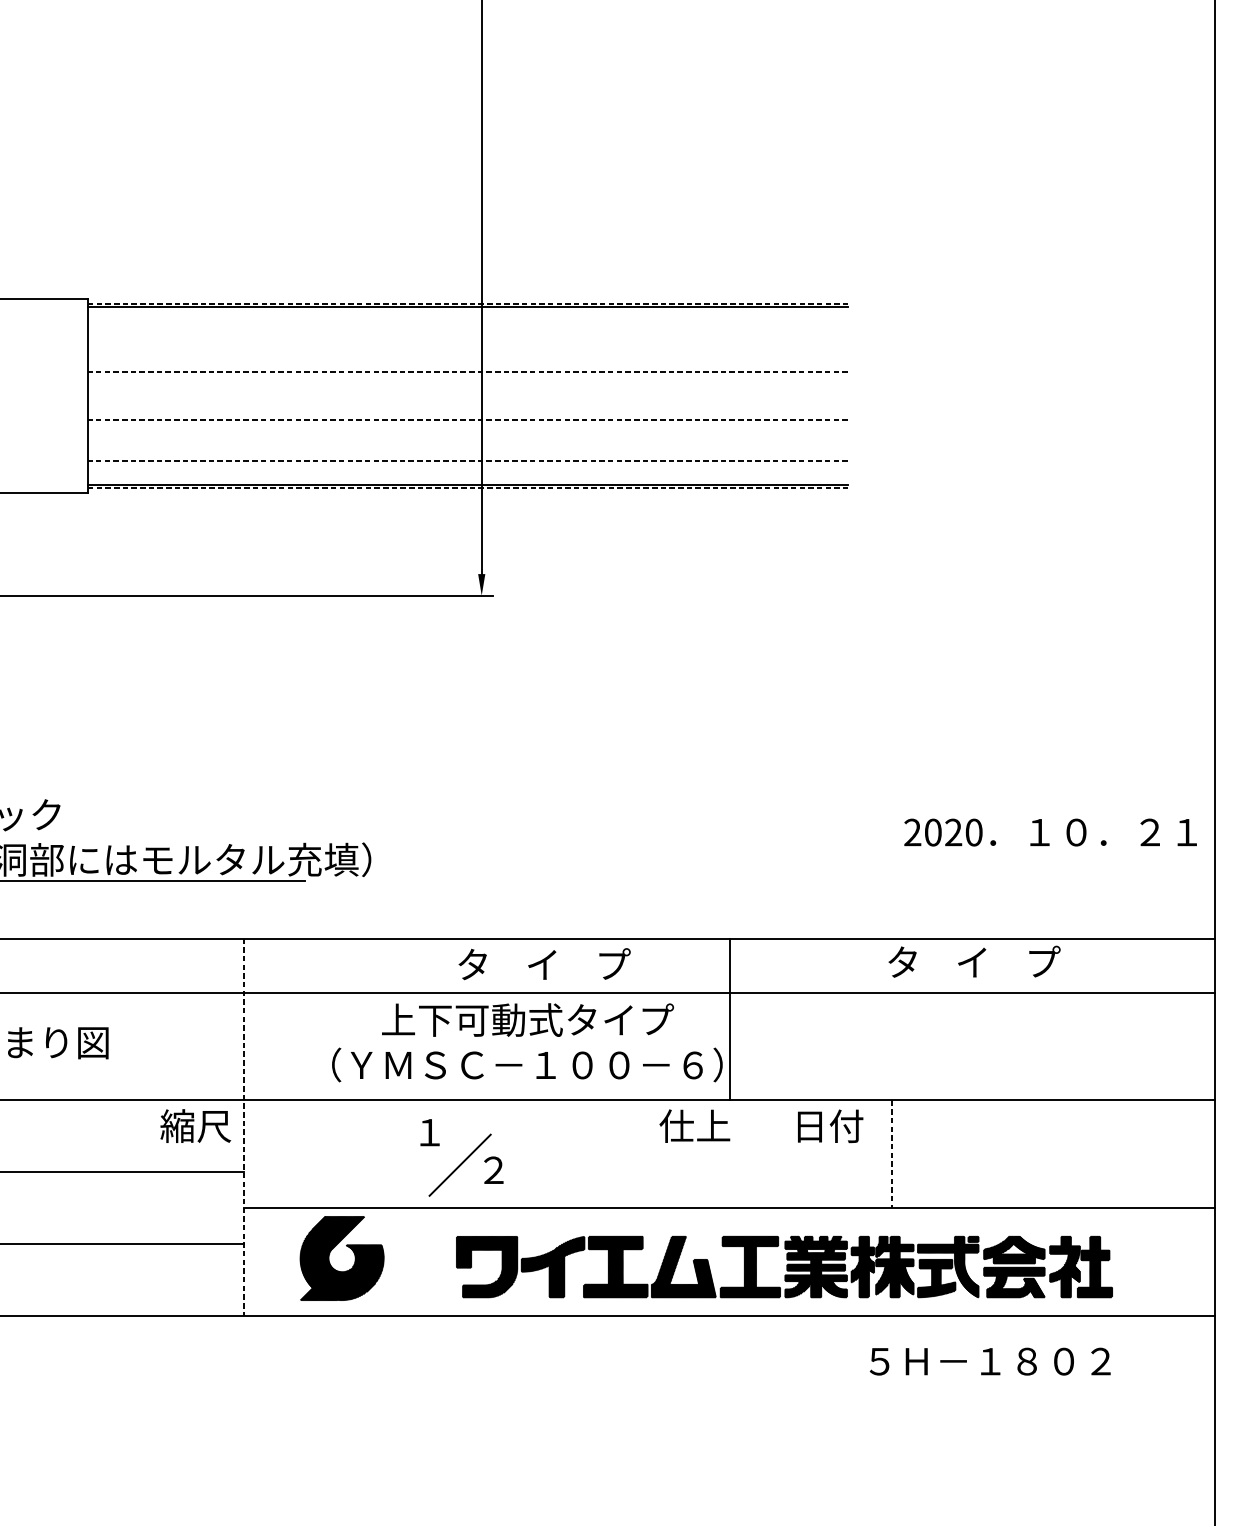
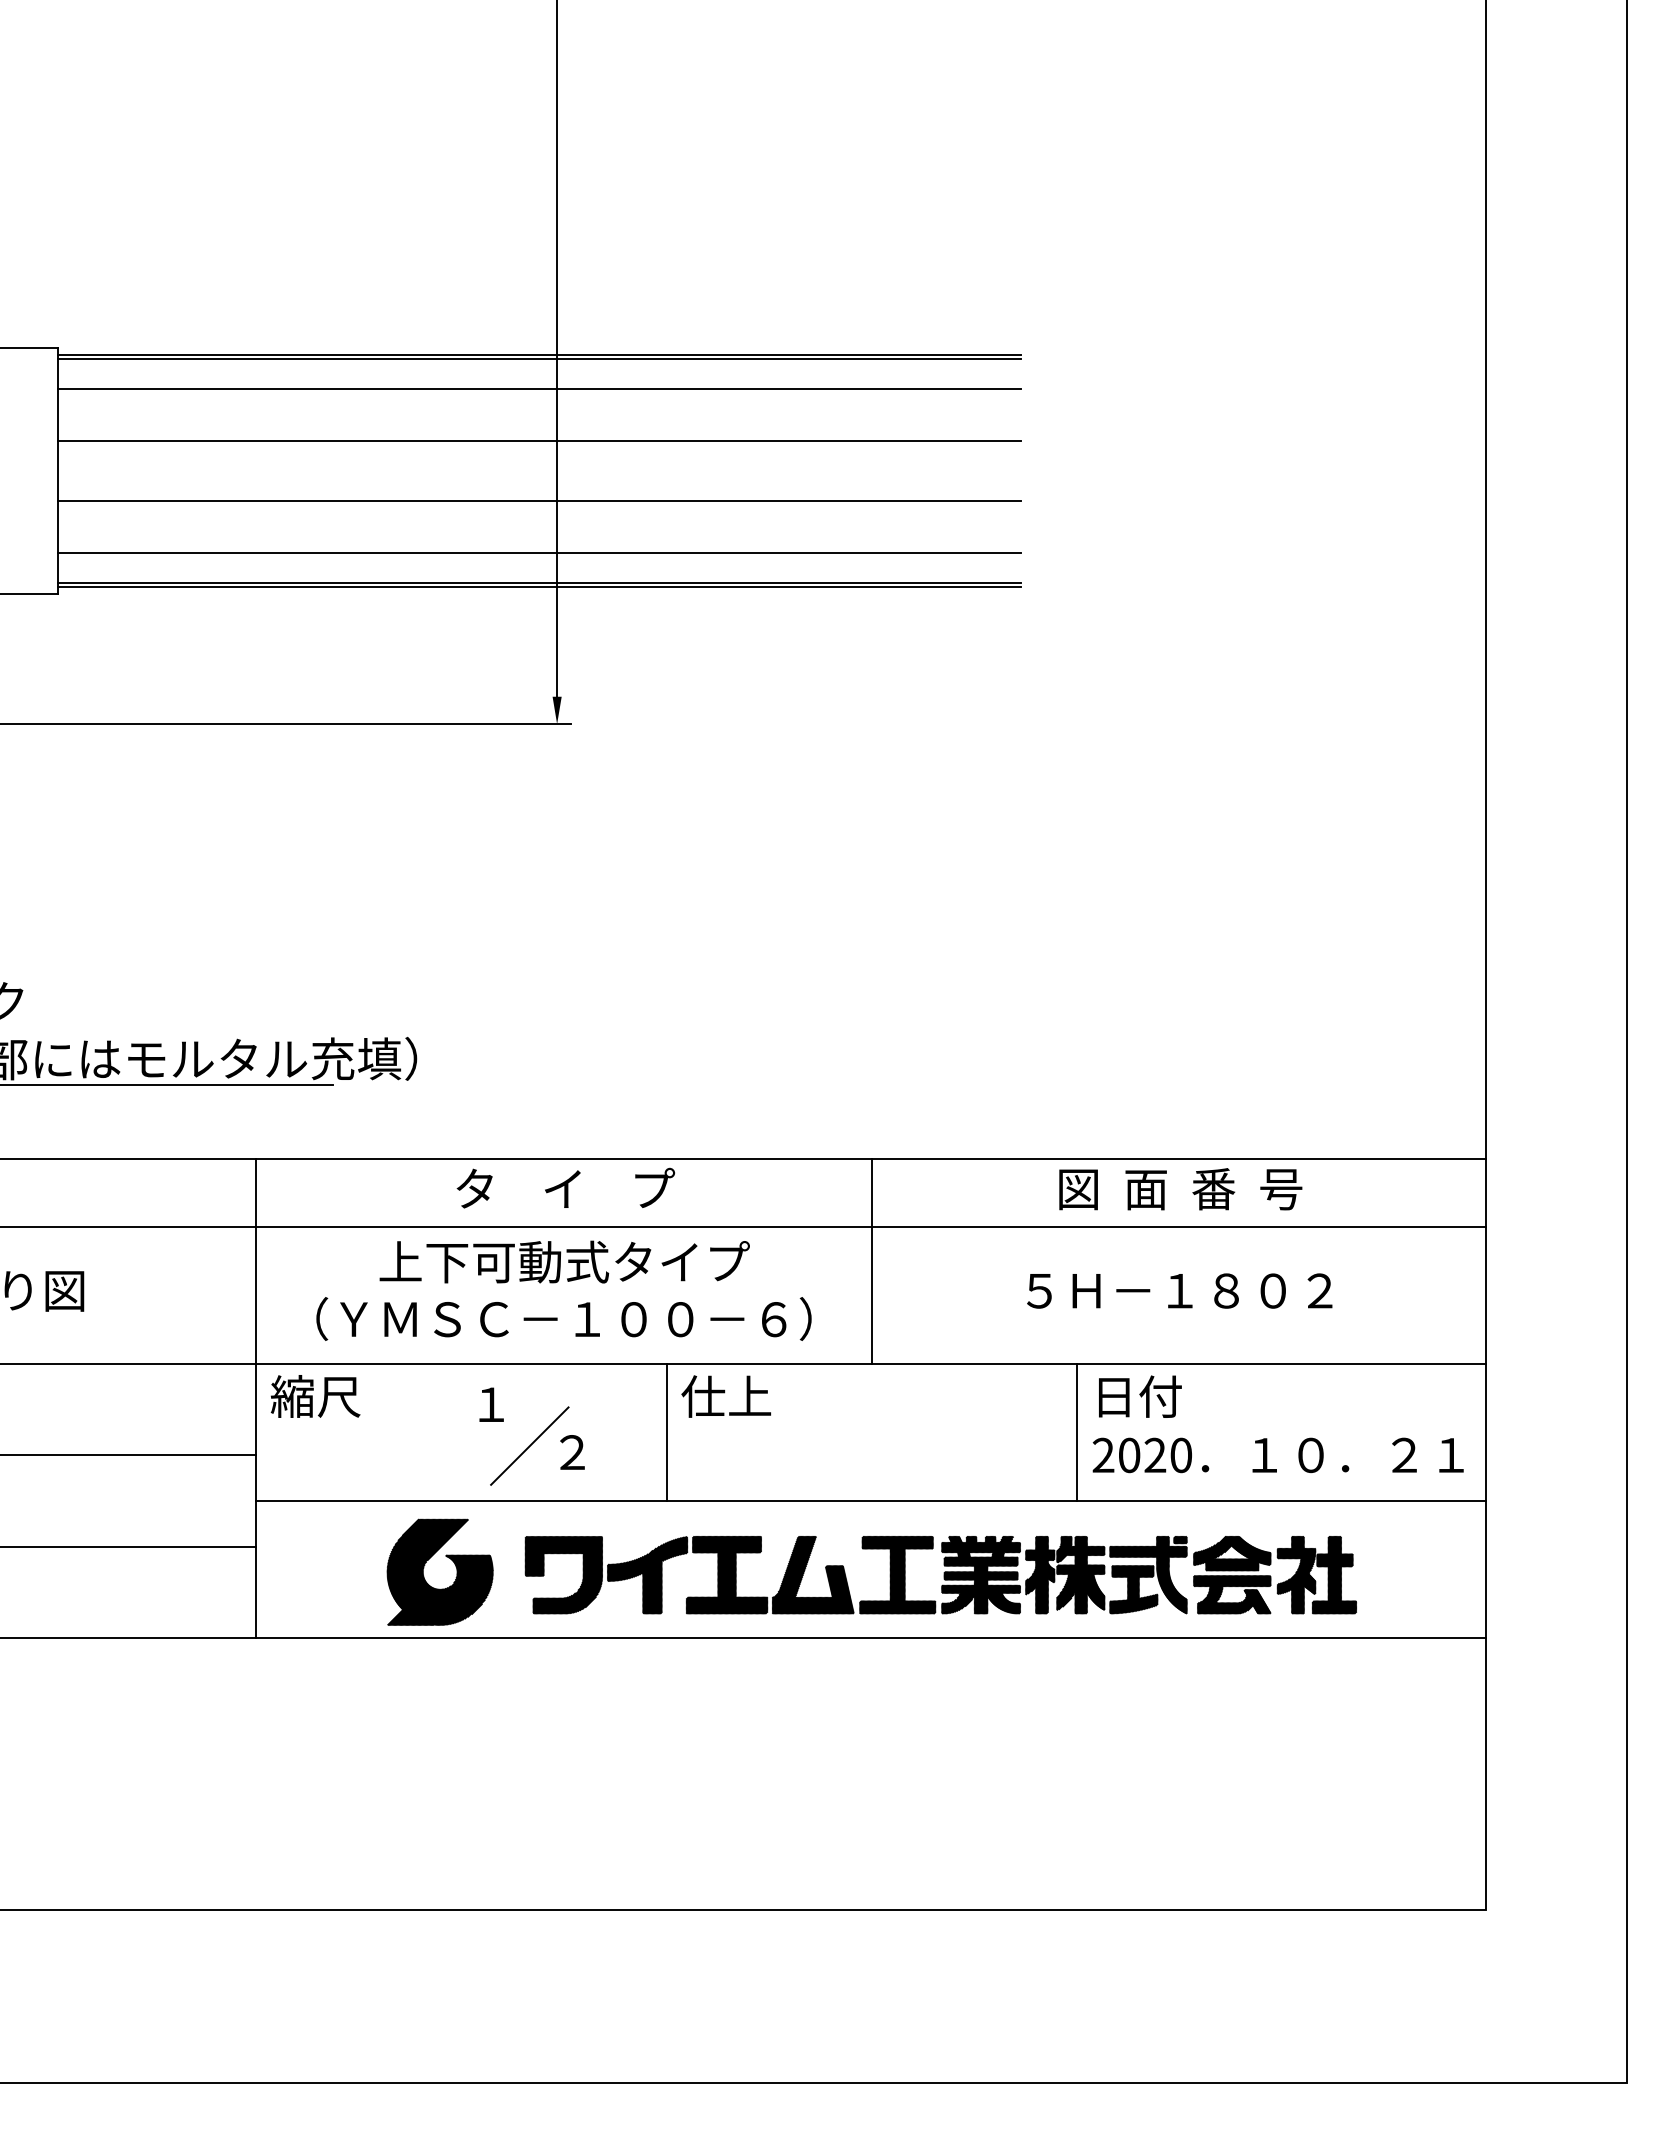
line: (467, 304) -> (539, 354), dashed -> solid
line: (467, 330) -> (539, 388), added
line: (467, 371) -> (539, 440), dashed -> solid
line: (467, 420) -> (539, 501), dashed -> solid
line: (467, 461) -> (539, 553), dashed -> solid
line: (467, 487) -> (539, 587), dashed -> solid
text: (1050, 832) -> (1277, 1455), moved
text: (973, 962) -> (1180, 1188), タ    イ    プ -> 図  面  番  号
text: (544, 963) -> (565, 1187), moved
text: (526, 1042) -> (563, 1290), moved
text: (195, 1126) -> (315, 1396), moved
text: (694, 1126) -> (725, 1396), moved
text: (830, 1126) -> (1140, 1396), moved
line: (244, 1127) -> (256, 1398), dashed -> solid
line: (568, 1154) -> (666, 1432), added
line: (892, 1154) -> (1077, 1432), dashed -> solid
part: (330, 1253) -> (425, 1565), moved
text: (990, 1361) -> (1179, 1290), moved

